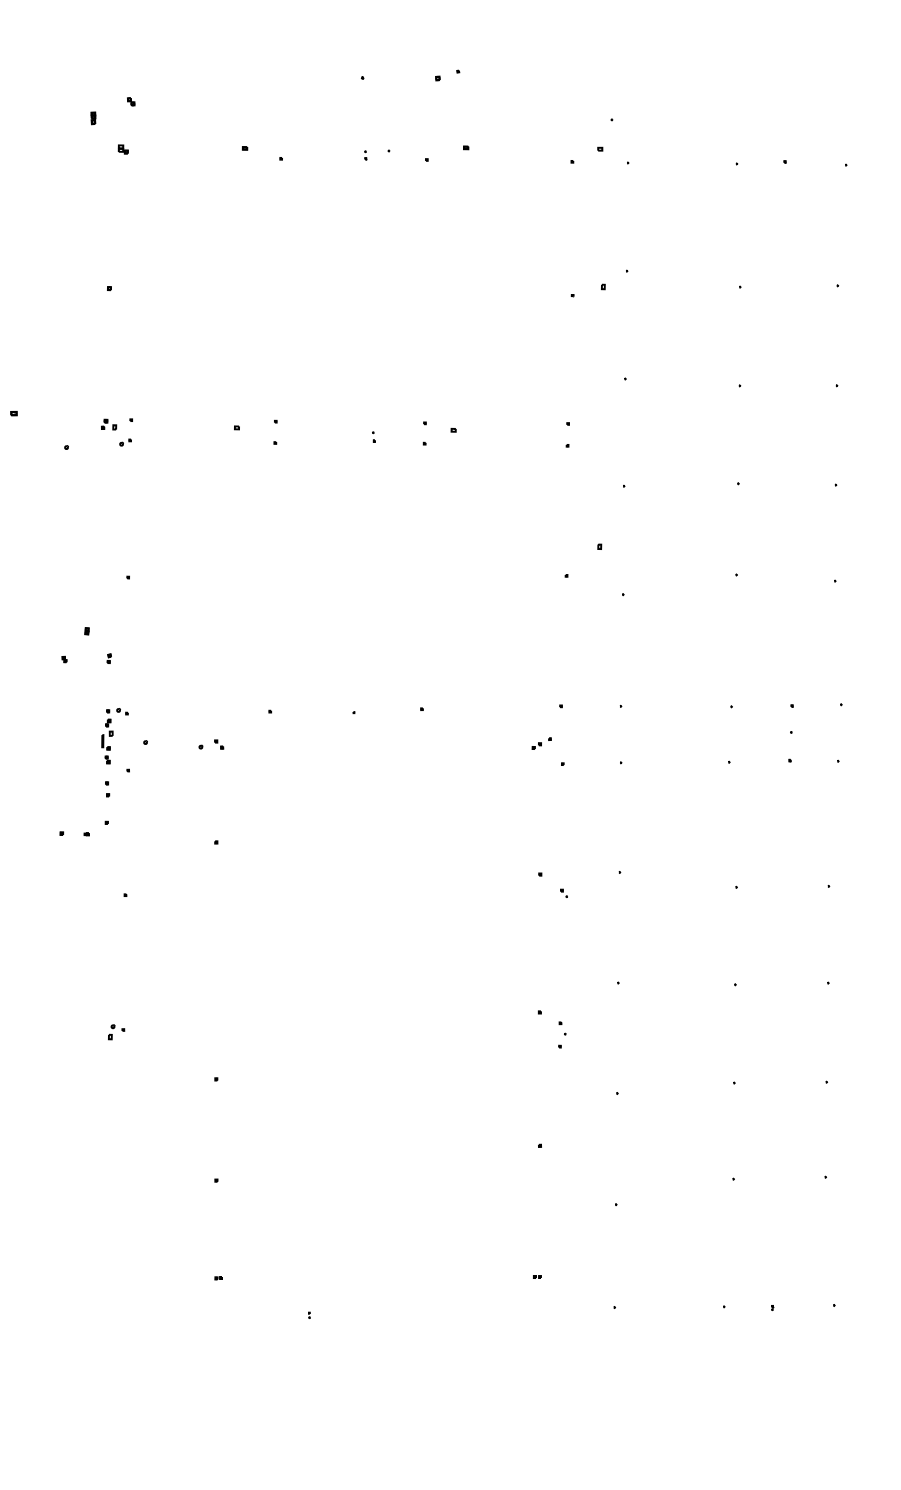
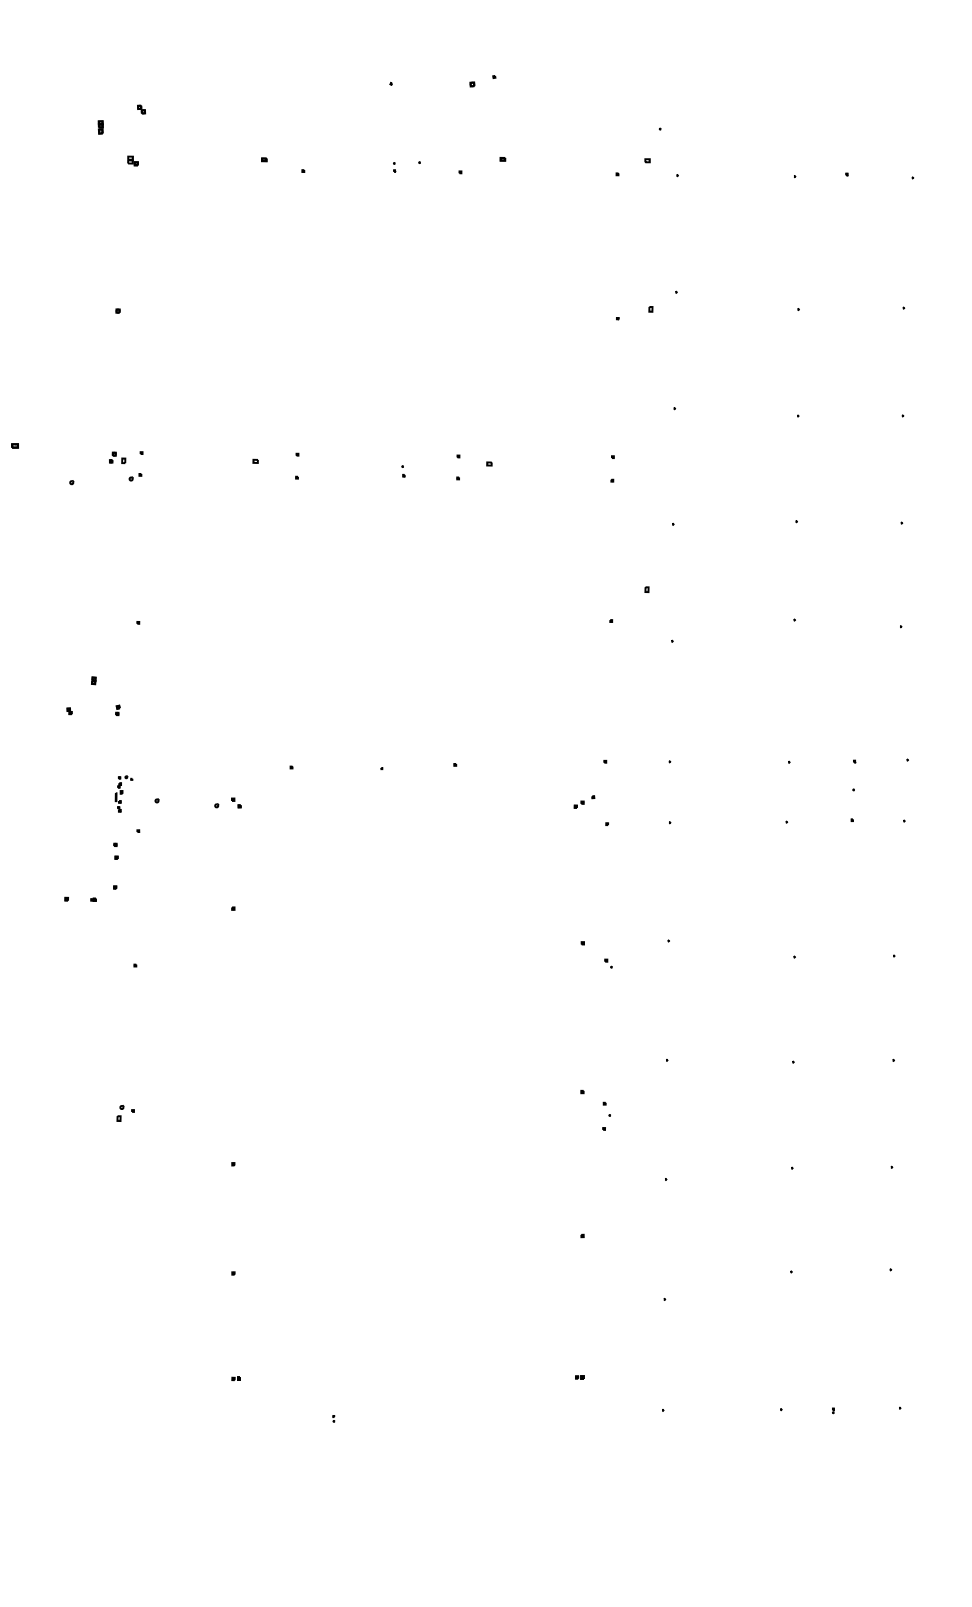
part: (114, 735) -> (123, 793), size x0.6

